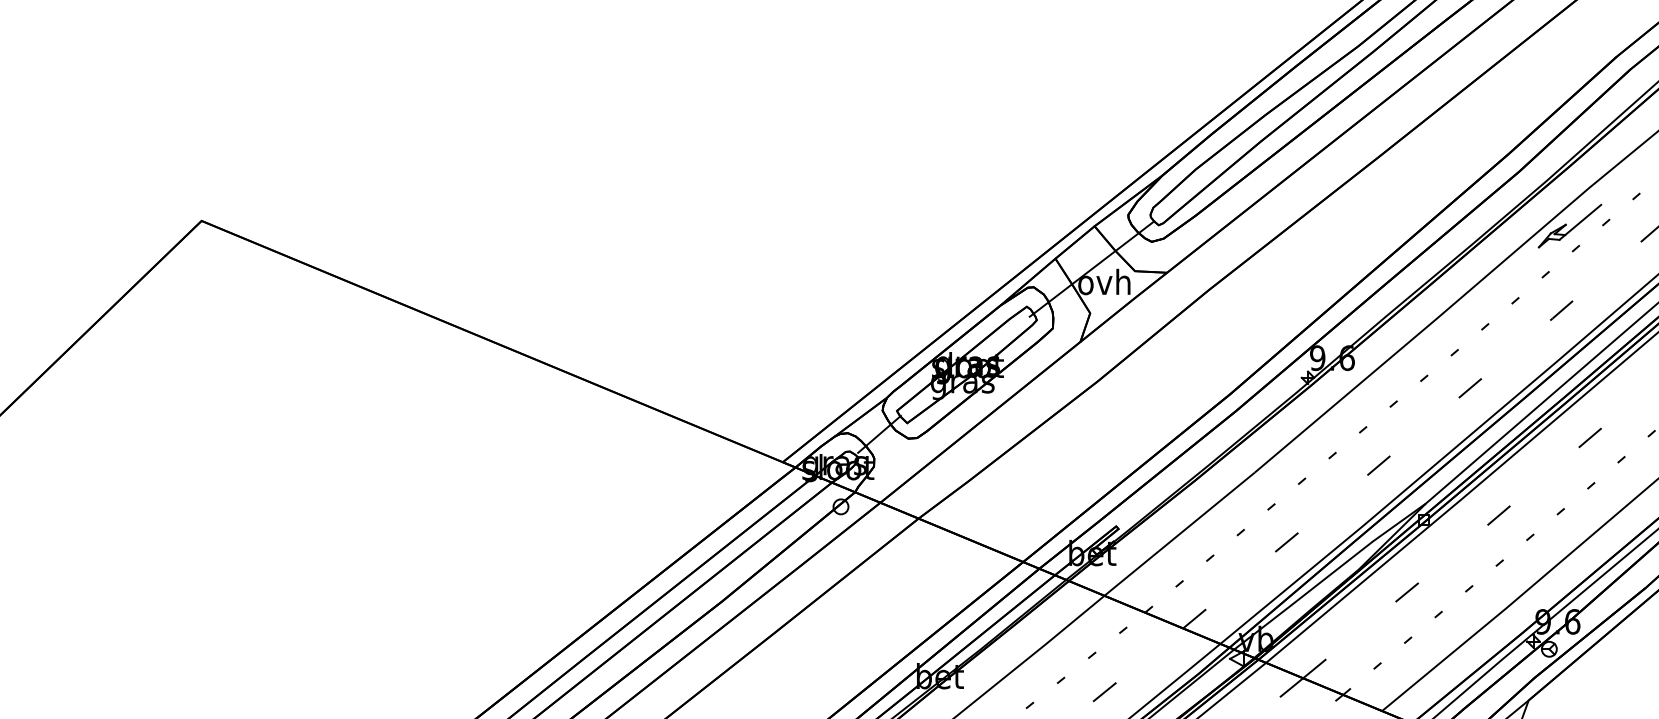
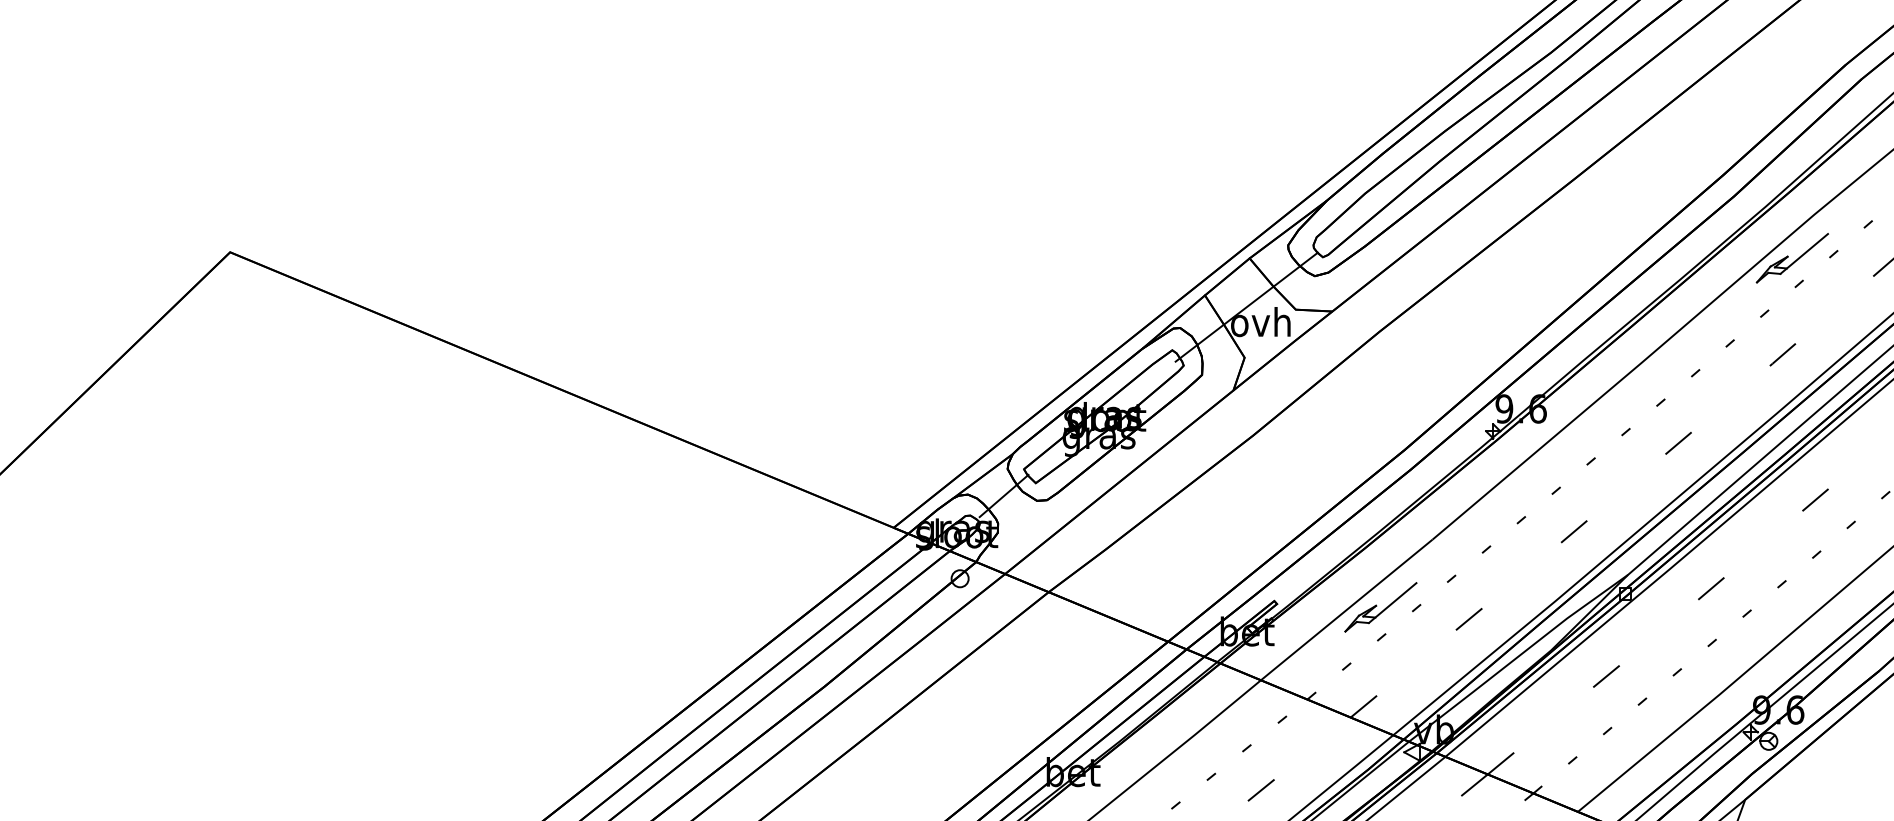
part: (1209, 532) -> (1380, 607), added

